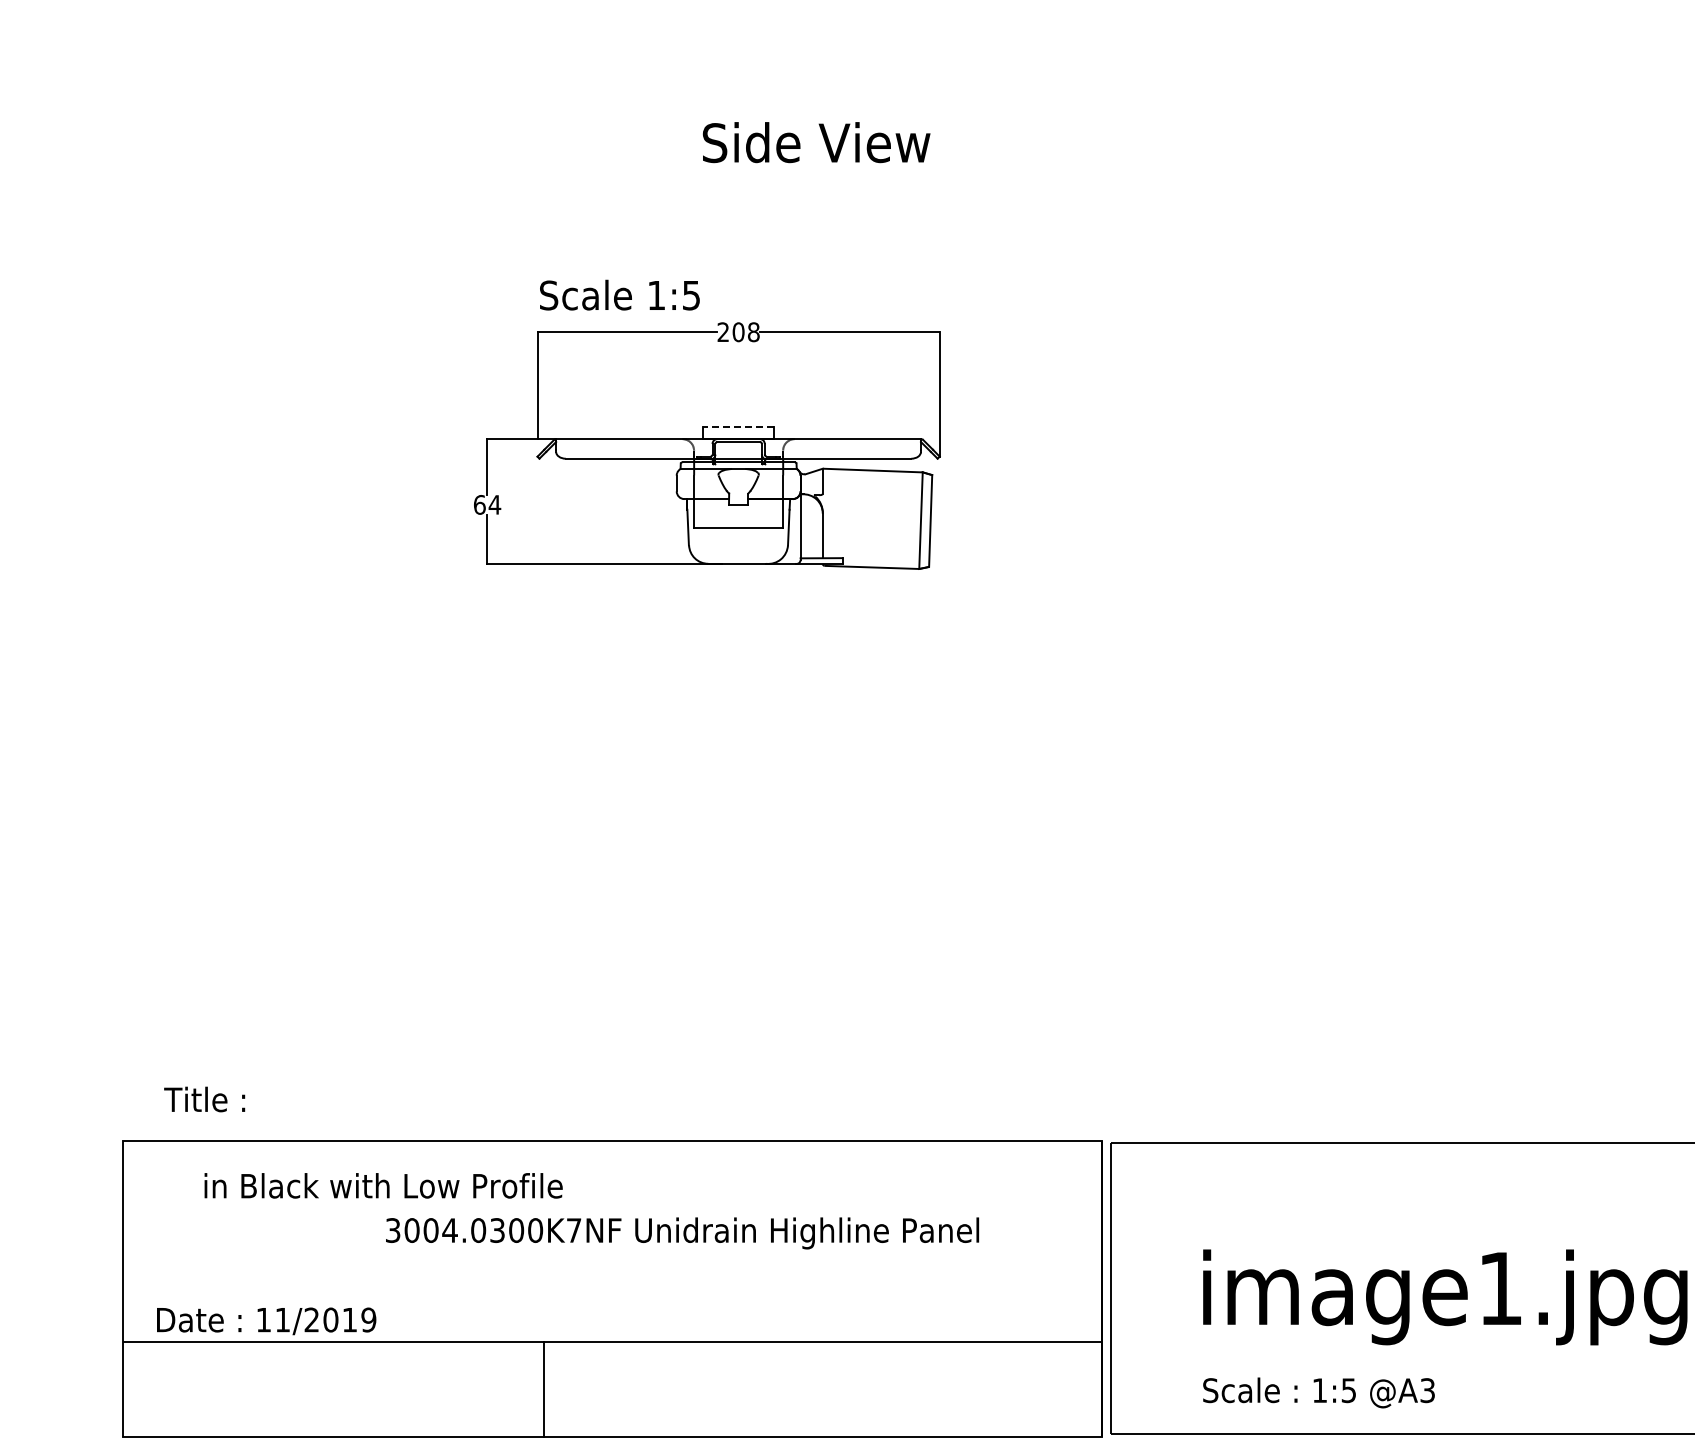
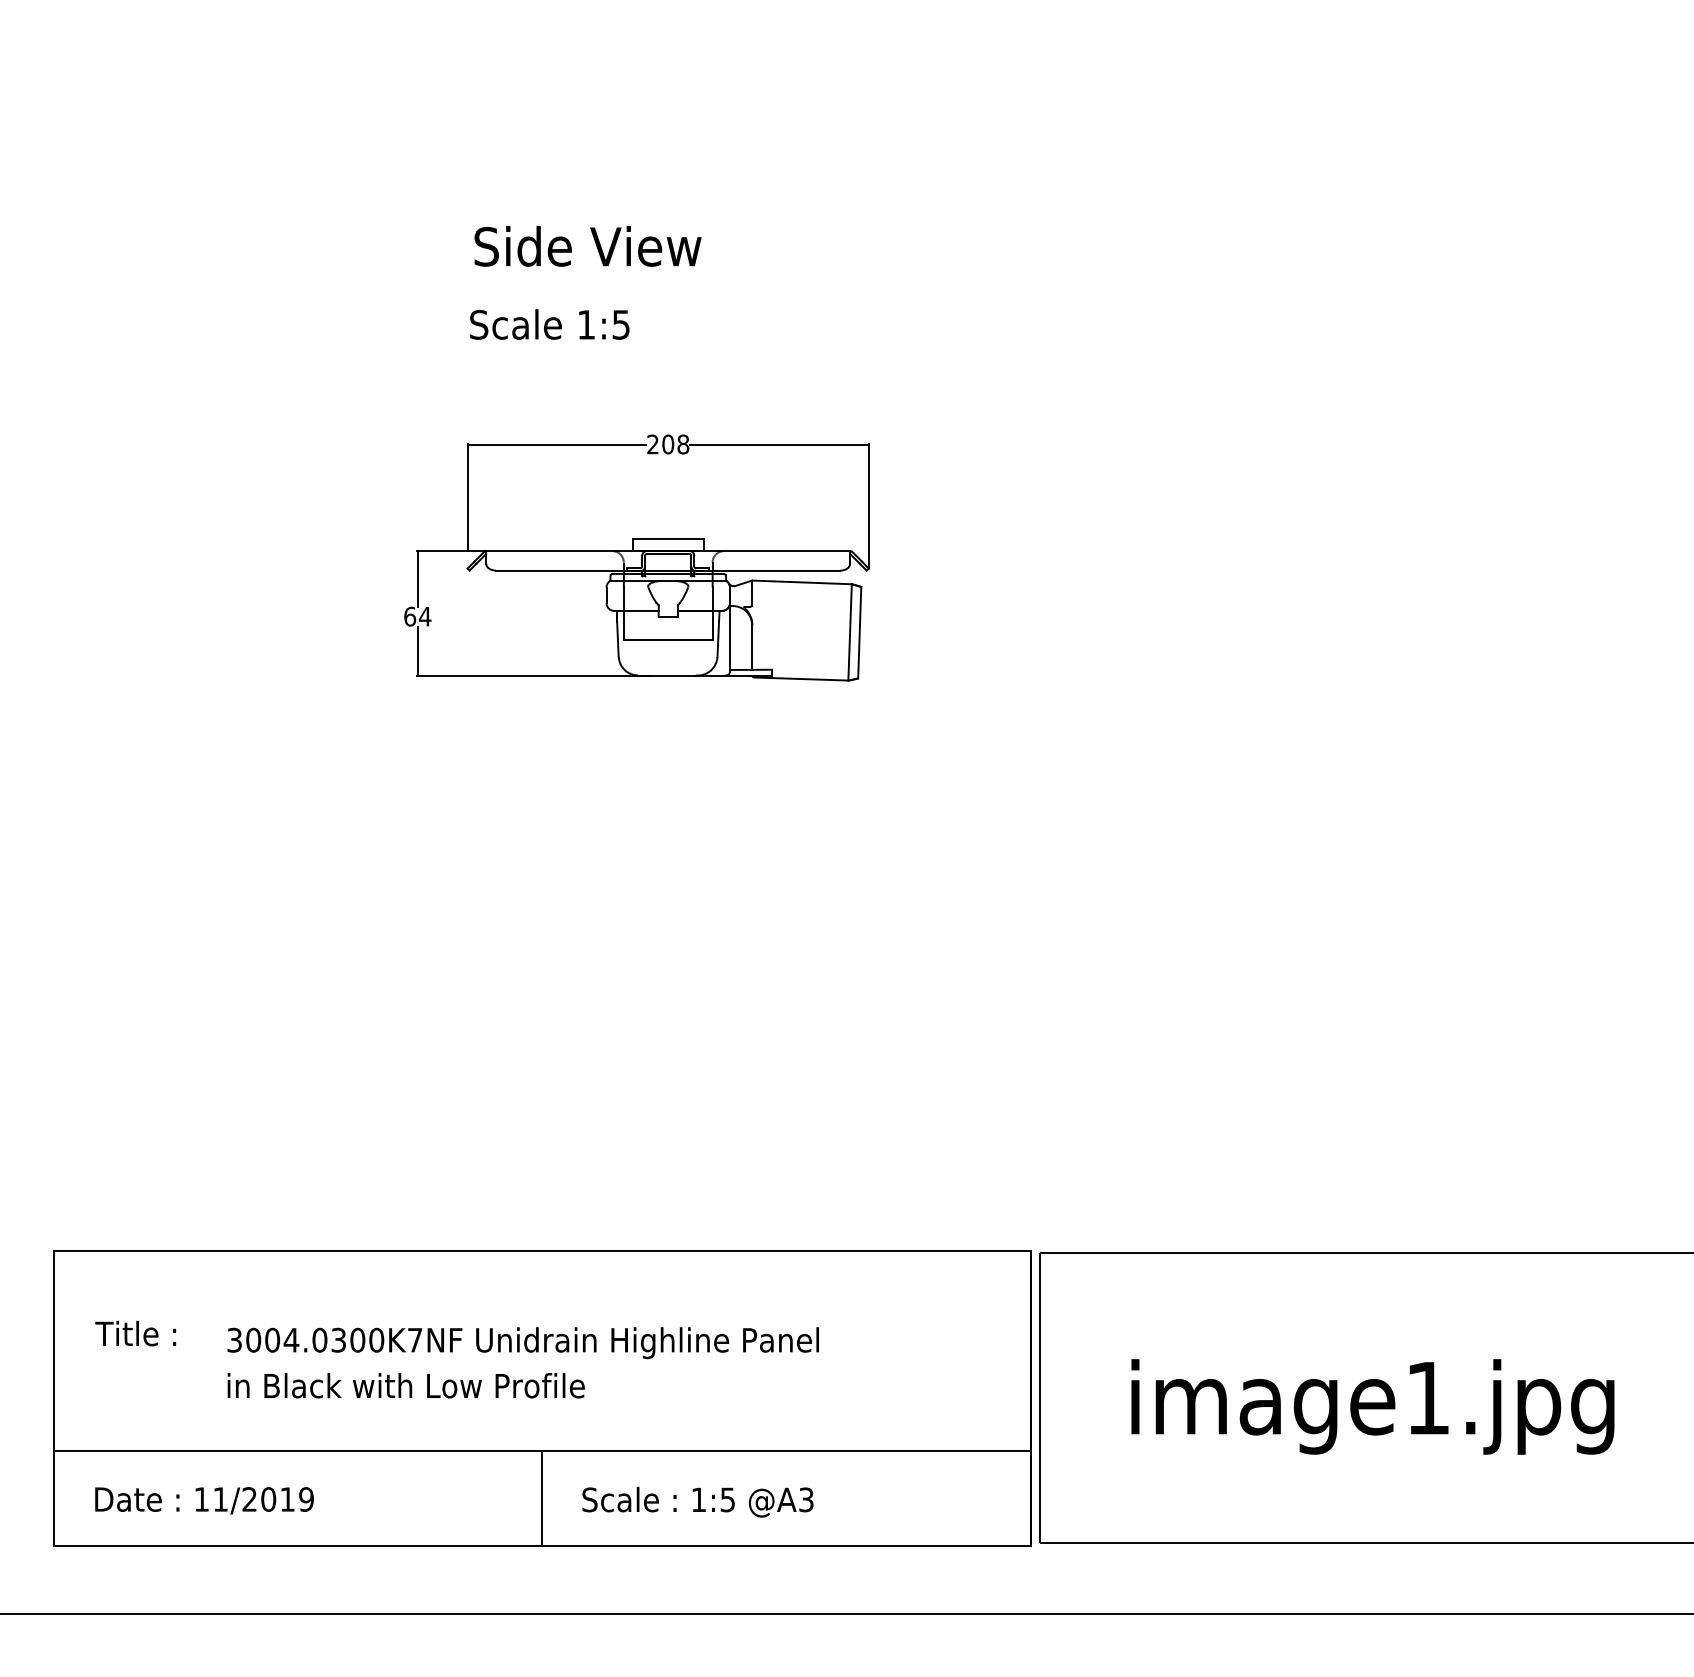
text: (816, 142) -> (587, 246), moved
text: (619, 295) -> (549, 324), moved
line: (738, 427) -> (668, 539), dashed -> solid
text: (204, 1099) -> (135, 1333), moved
text: (382, 1185) -> (405, 1385), moved
text: (681, 1233) -> (522, 1343), moved
text: (266, 1321) -> (204, 1500), moved
line: (544, 1389) -> (542, 1498), moved
text: (1318, 1392) -> (697, 1501), moved

